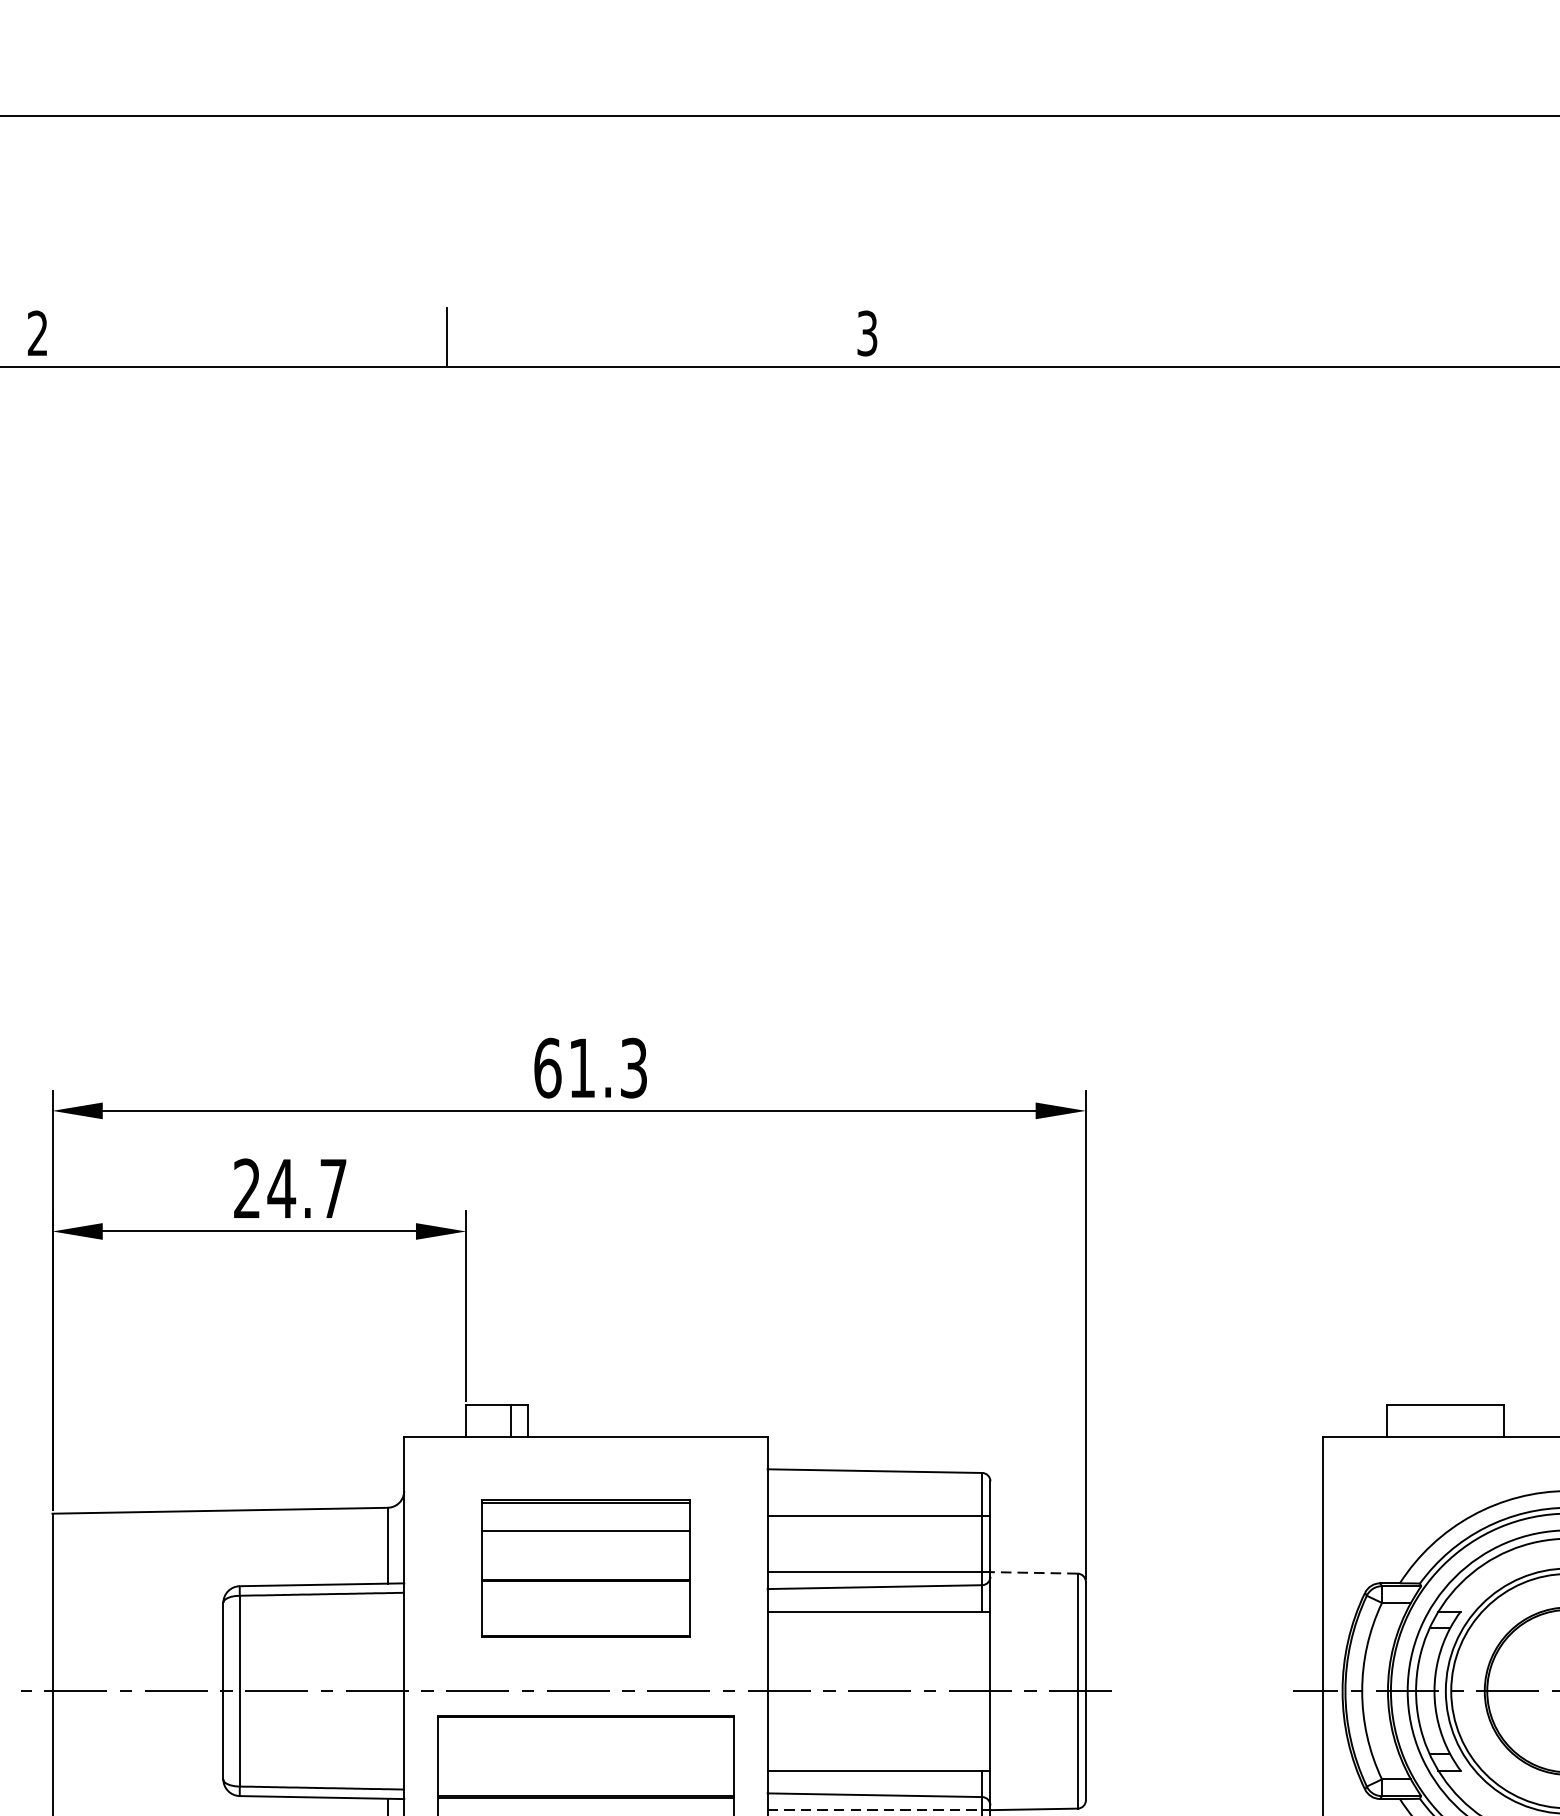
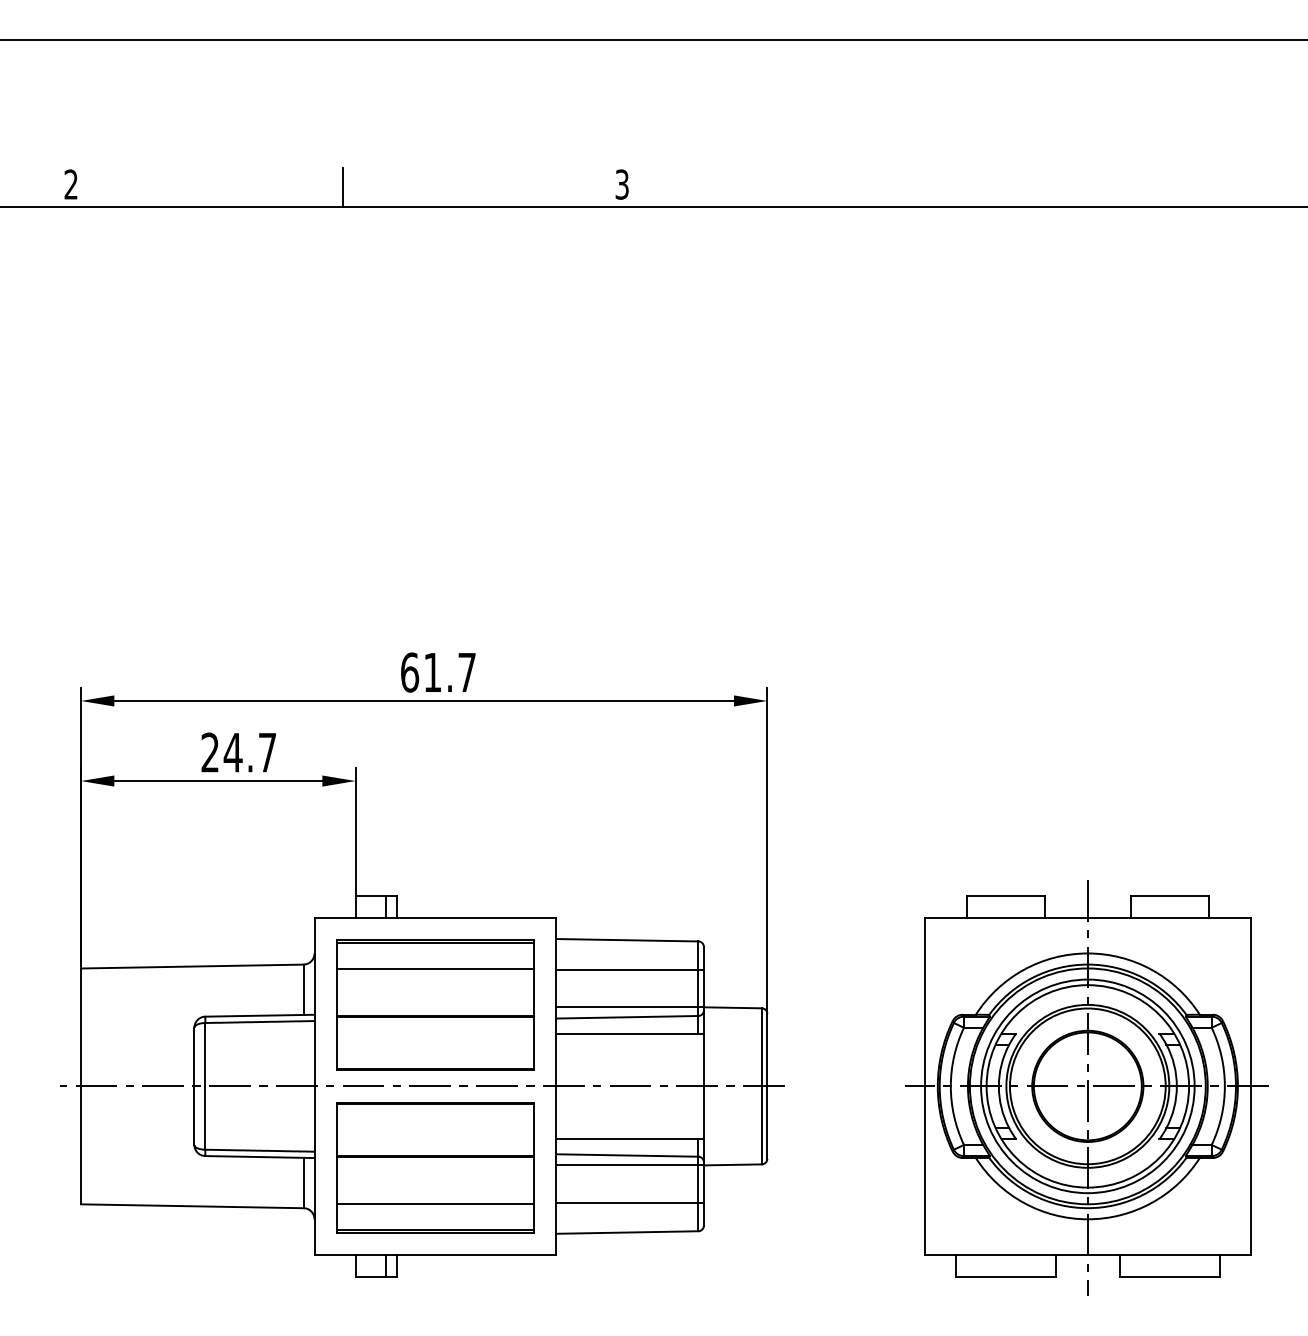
text: (632, 1068) -> (466, 672), 61.3 -> 61.7
part: (586, 1567) -> (435, 1004), size x1.43
line: (1033, 1572) -> (732, 1007), dashed -> solid
line: (875, 1810) -> (627, 1165), dashed -> solid

